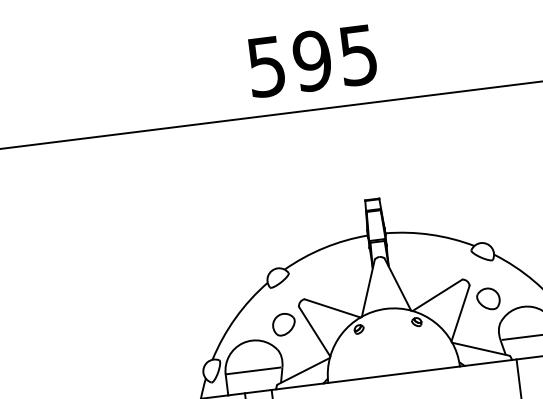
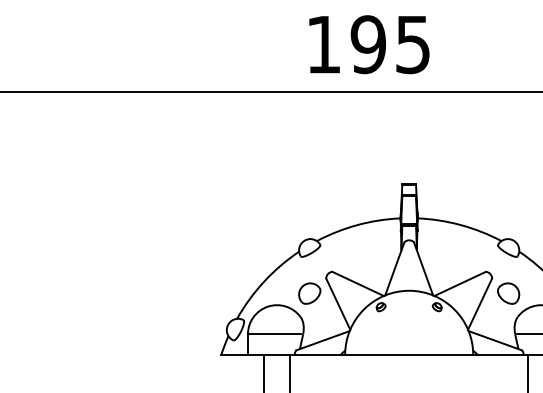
text: (266, 67) -> (323, 45), 595 -> 195

